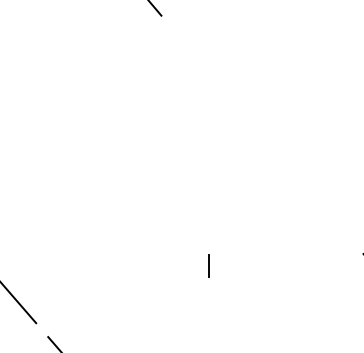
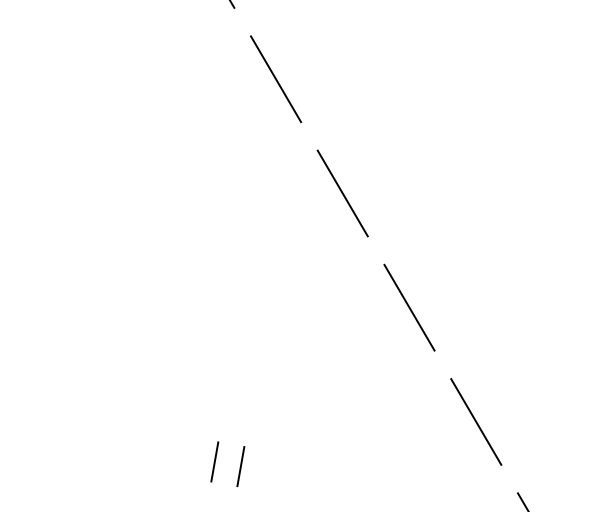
line: (190, 50) -> (274, 78), added
line: (238, 106) -> (342, 192), added
line: (286, 162) -> (410, 307), added
line: (333, 218) -> (475, 421), added
line: (194, 265) -> (214, 460), added

